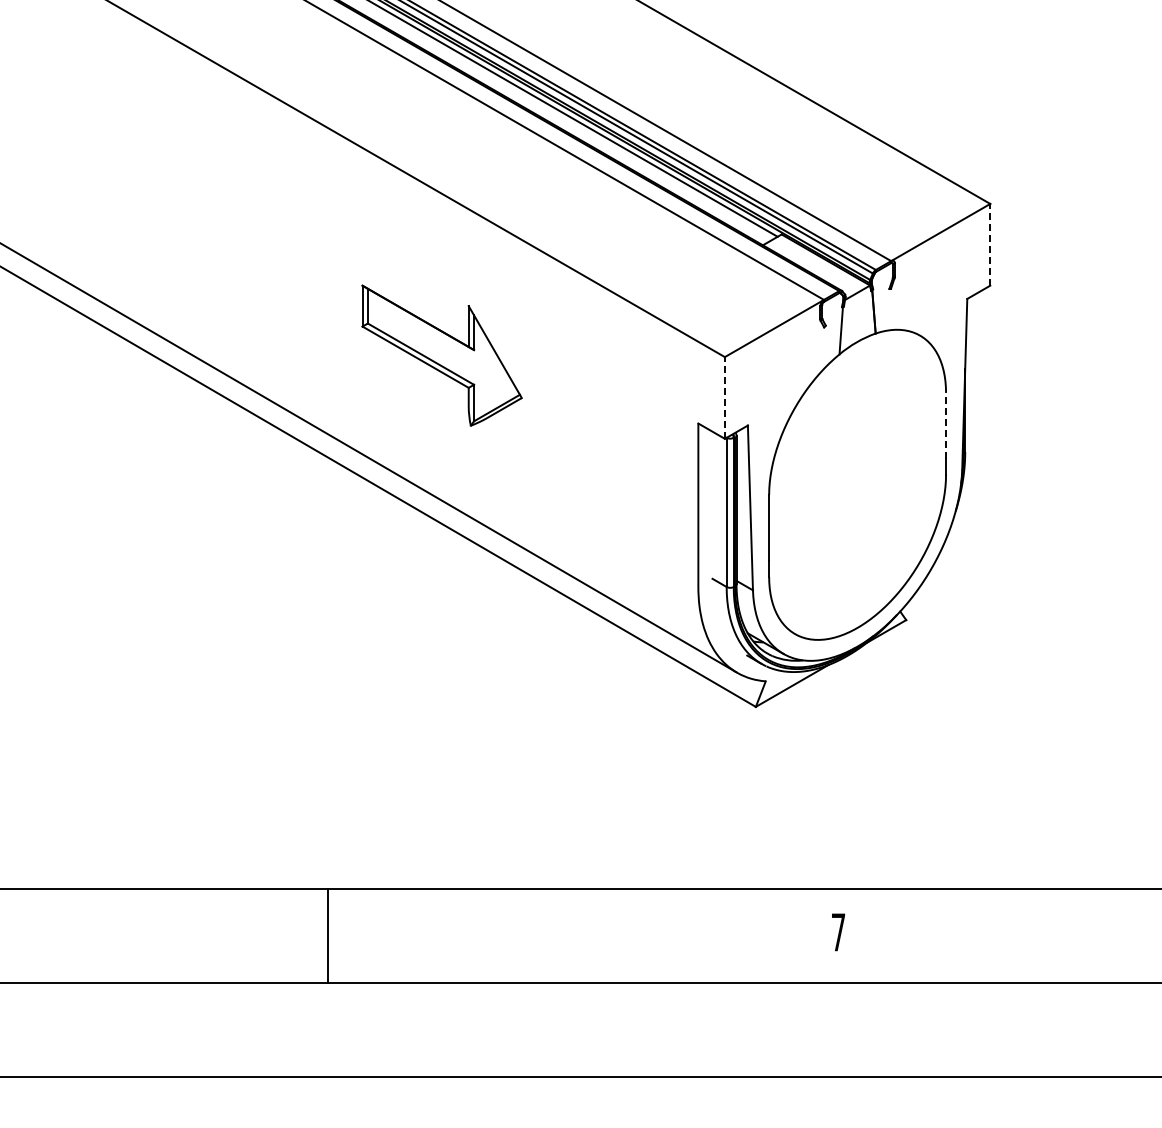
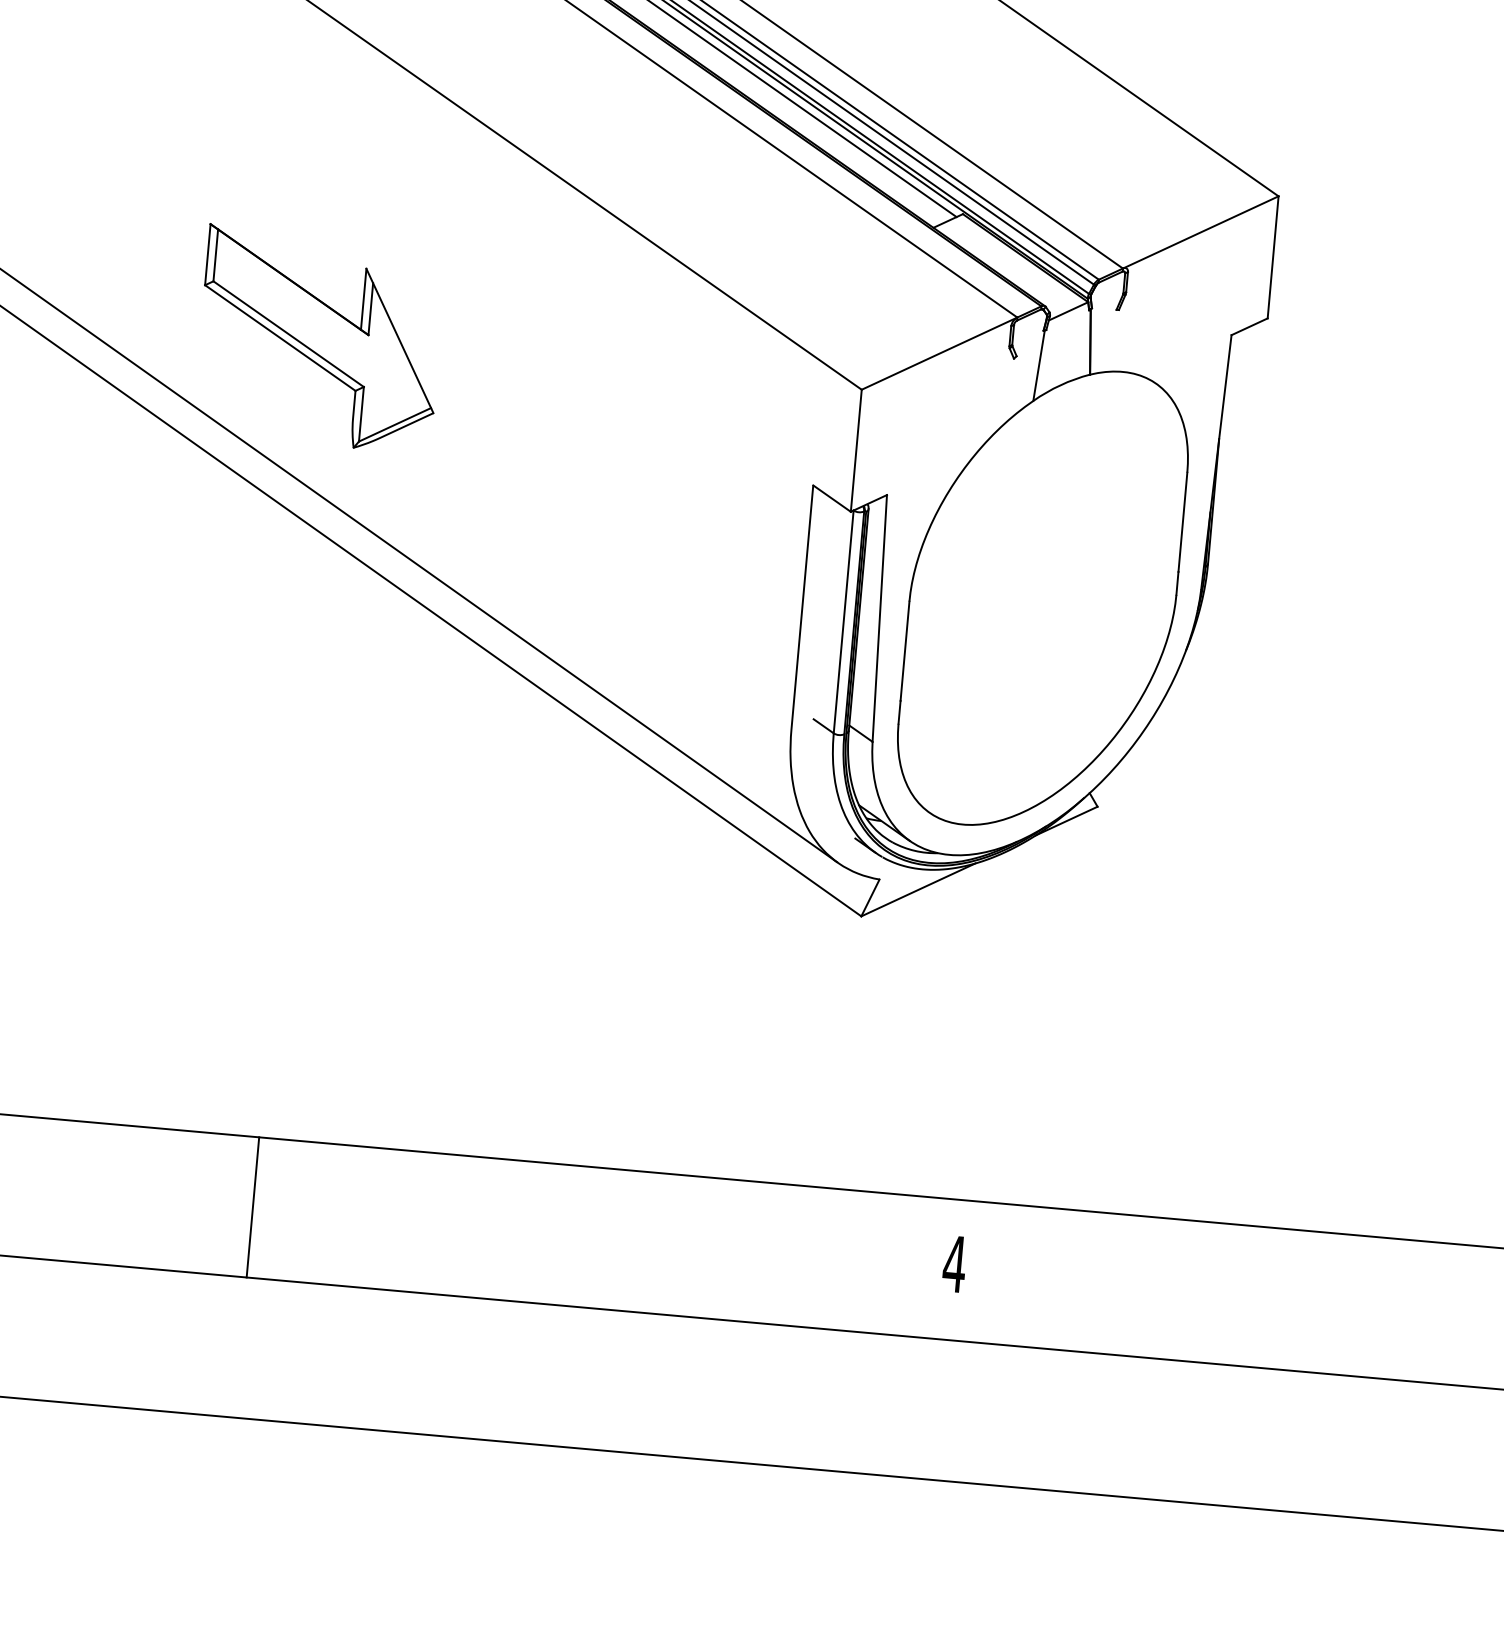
line: (990, 244) -> (1273, 256), dashed -> solid
part: (441, 355) -> (319, 338), moved
line: (724, 397) -> (855, 450), dashed -> solid
line: (946, 425) -> (1183, 521), dashed -> solid
text: (838, 932) -> (954, 1264), 7 -> 4
line: (327, 936) -> (252, 1207), moved

